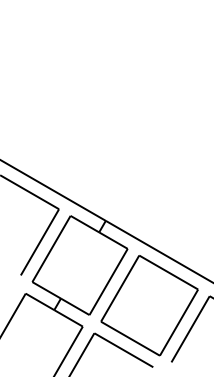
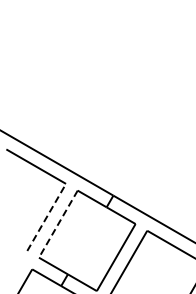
line: (40, 241) -> (47, 216), solid -> dashed
line: (51, 249) -> (58, 224), solid -> dashed

